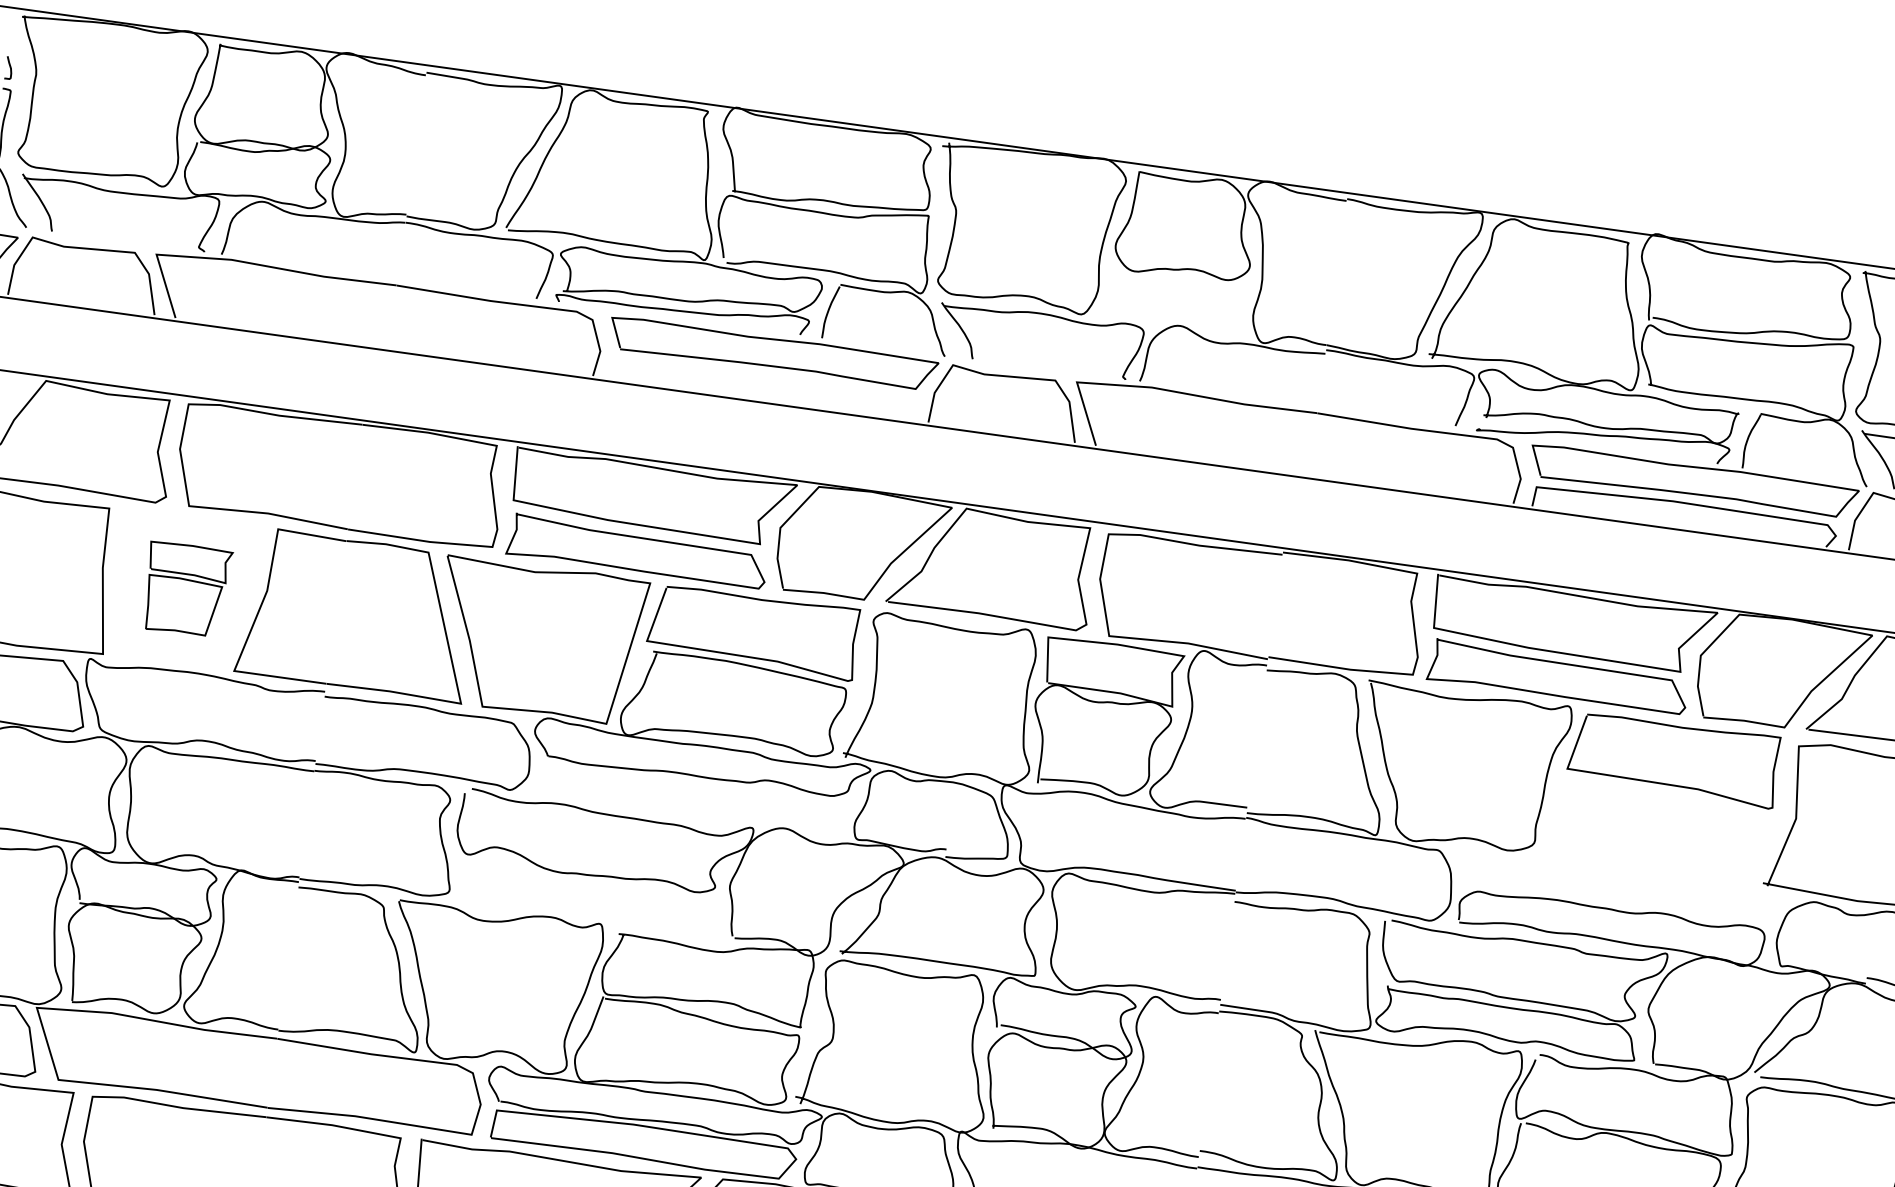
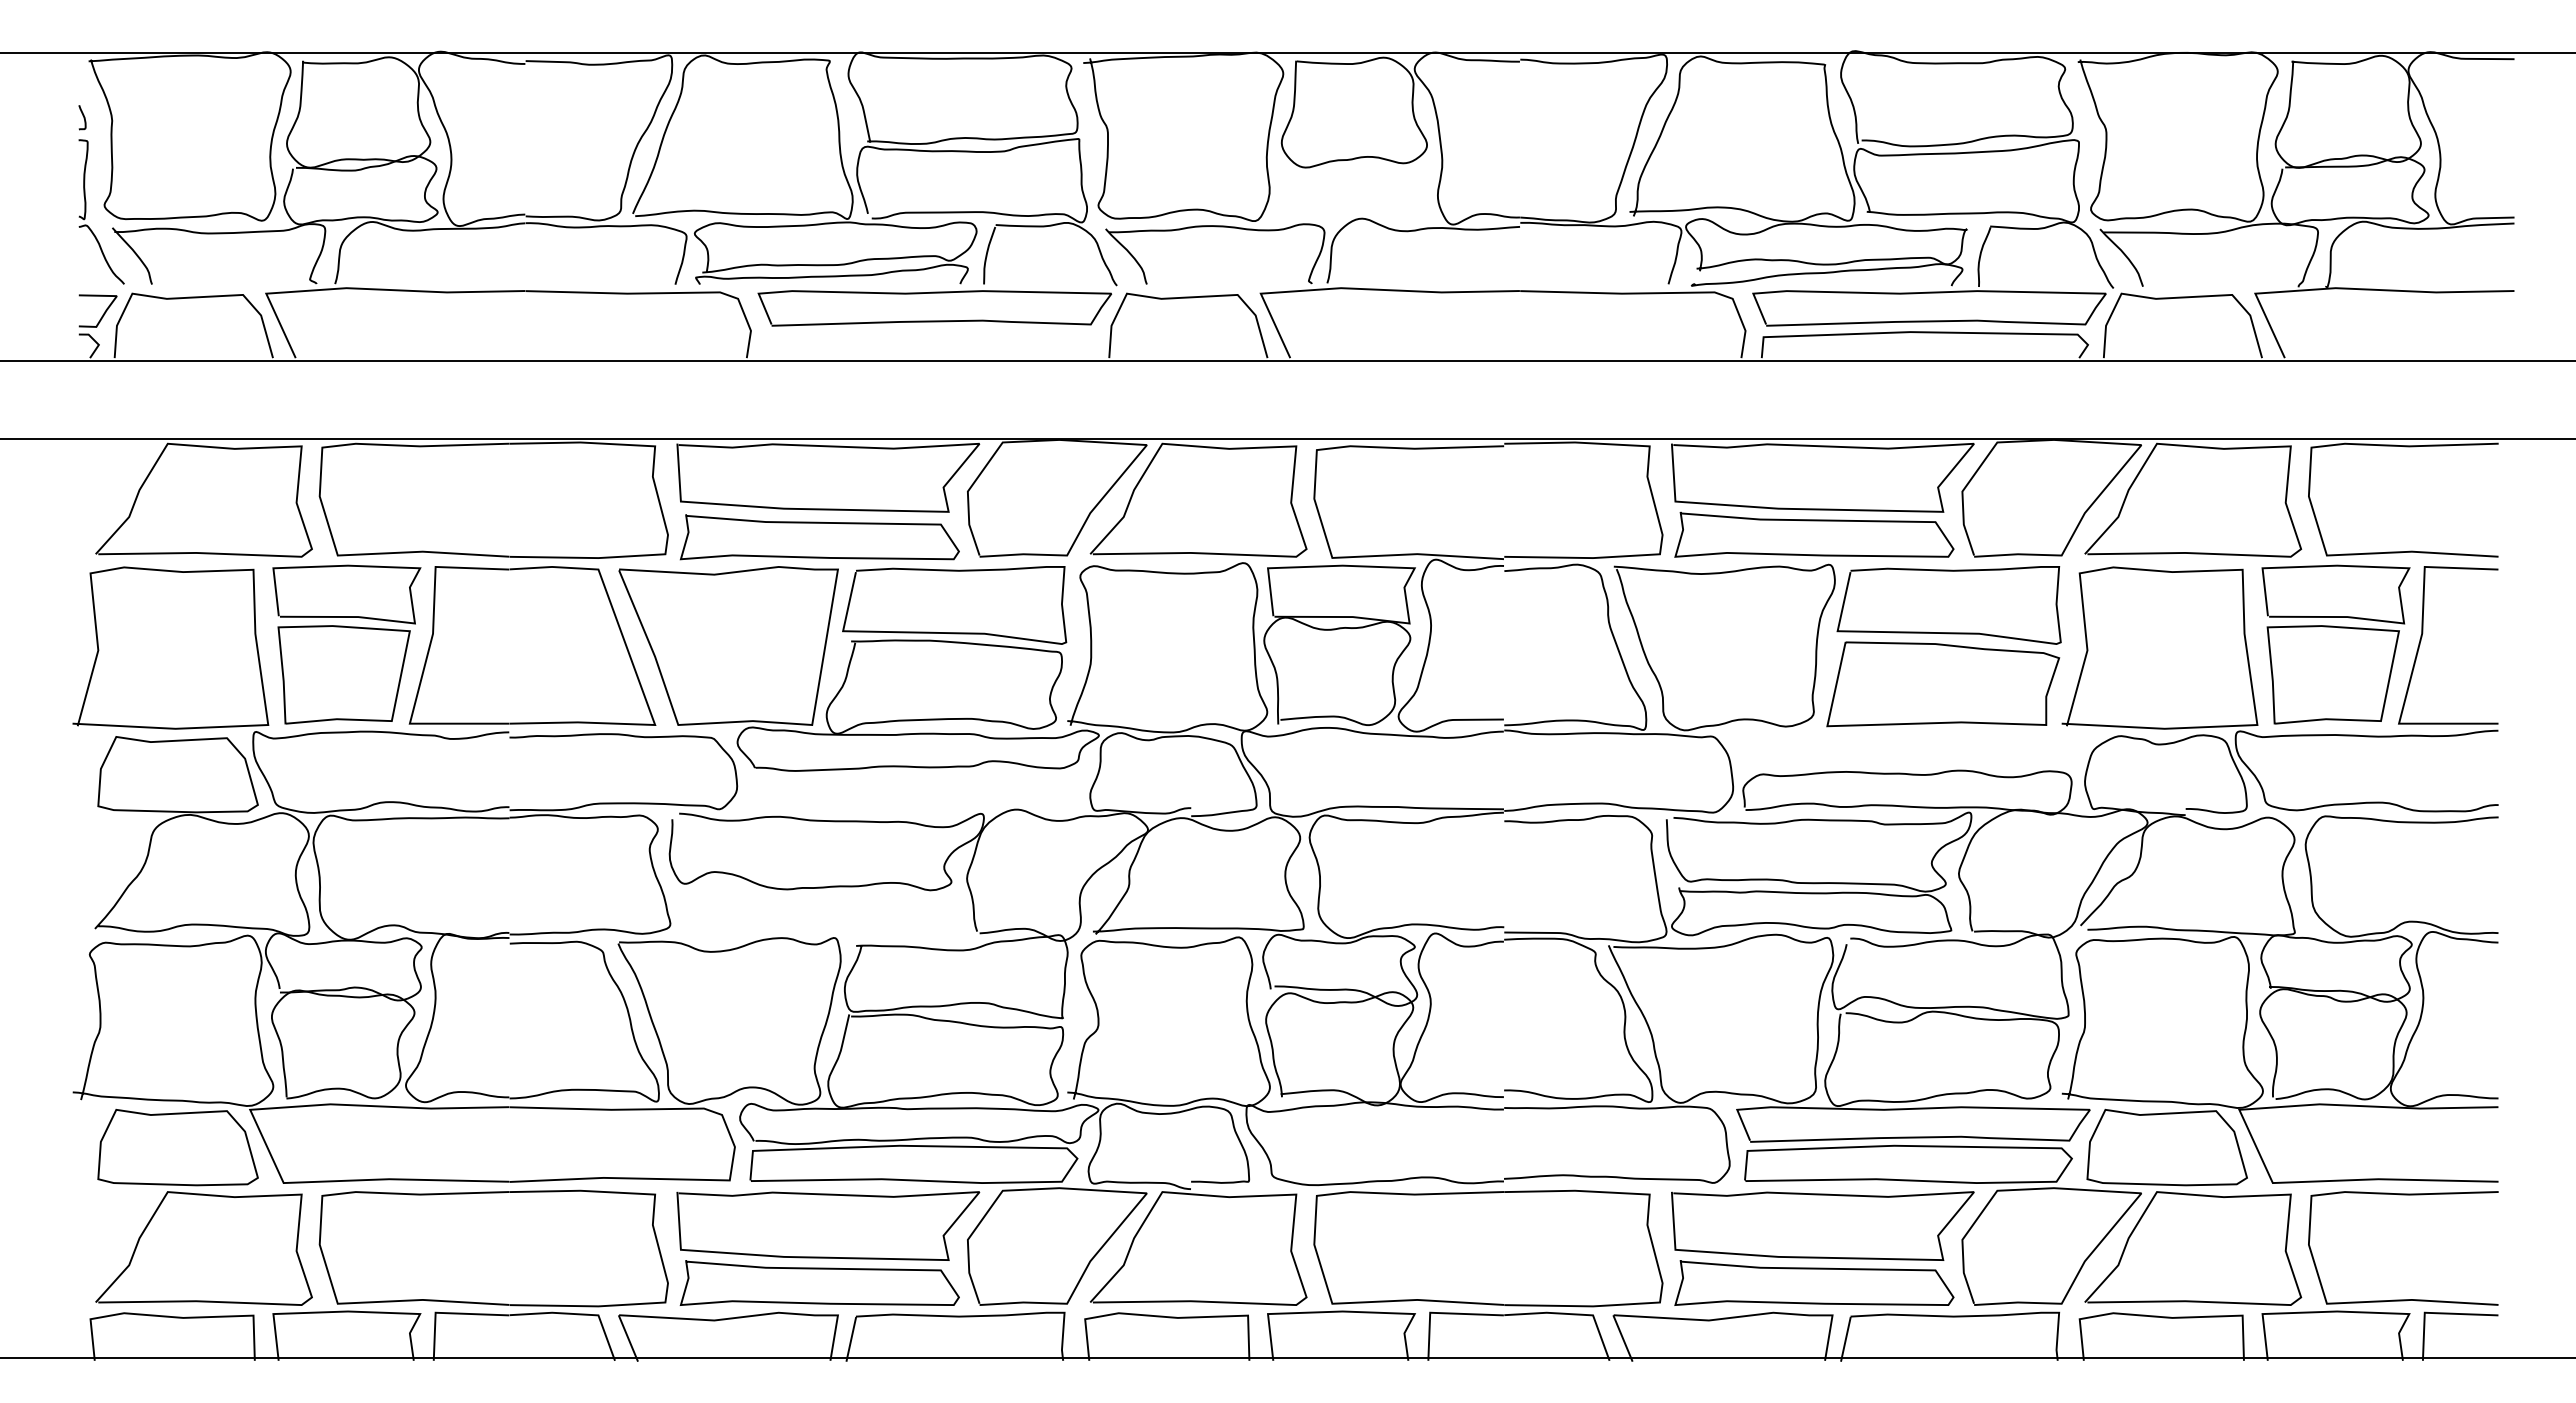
part: (185, 589) -> (346, 644), size x1.67
curve: (1655, 866) -> (1945, 721), added

